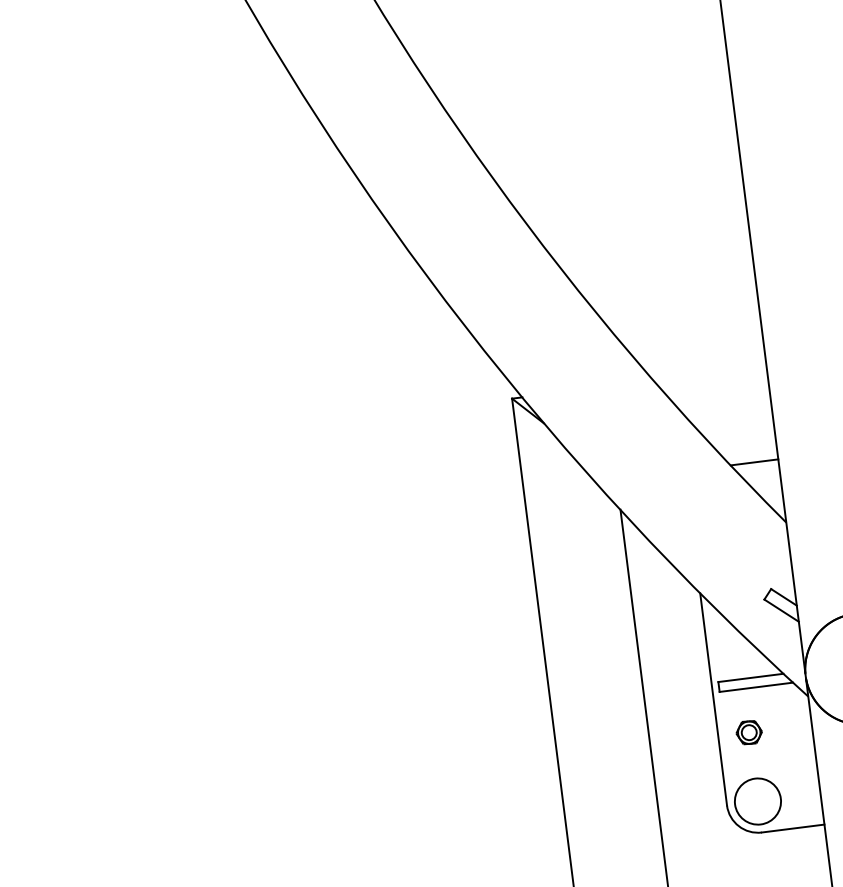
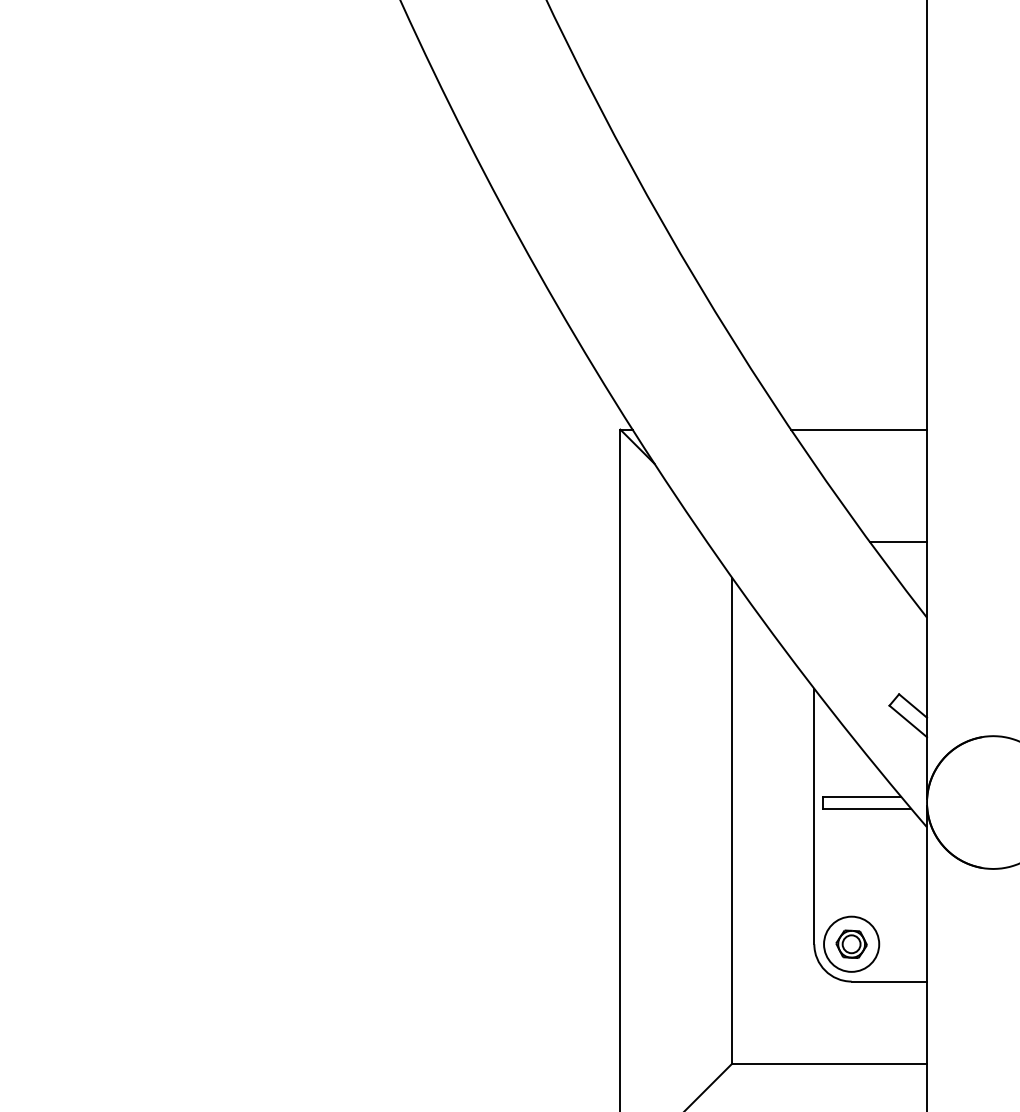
line: (710, 373) -> (859, 429), added
part: (749, 732) -> (851, 943), moved

